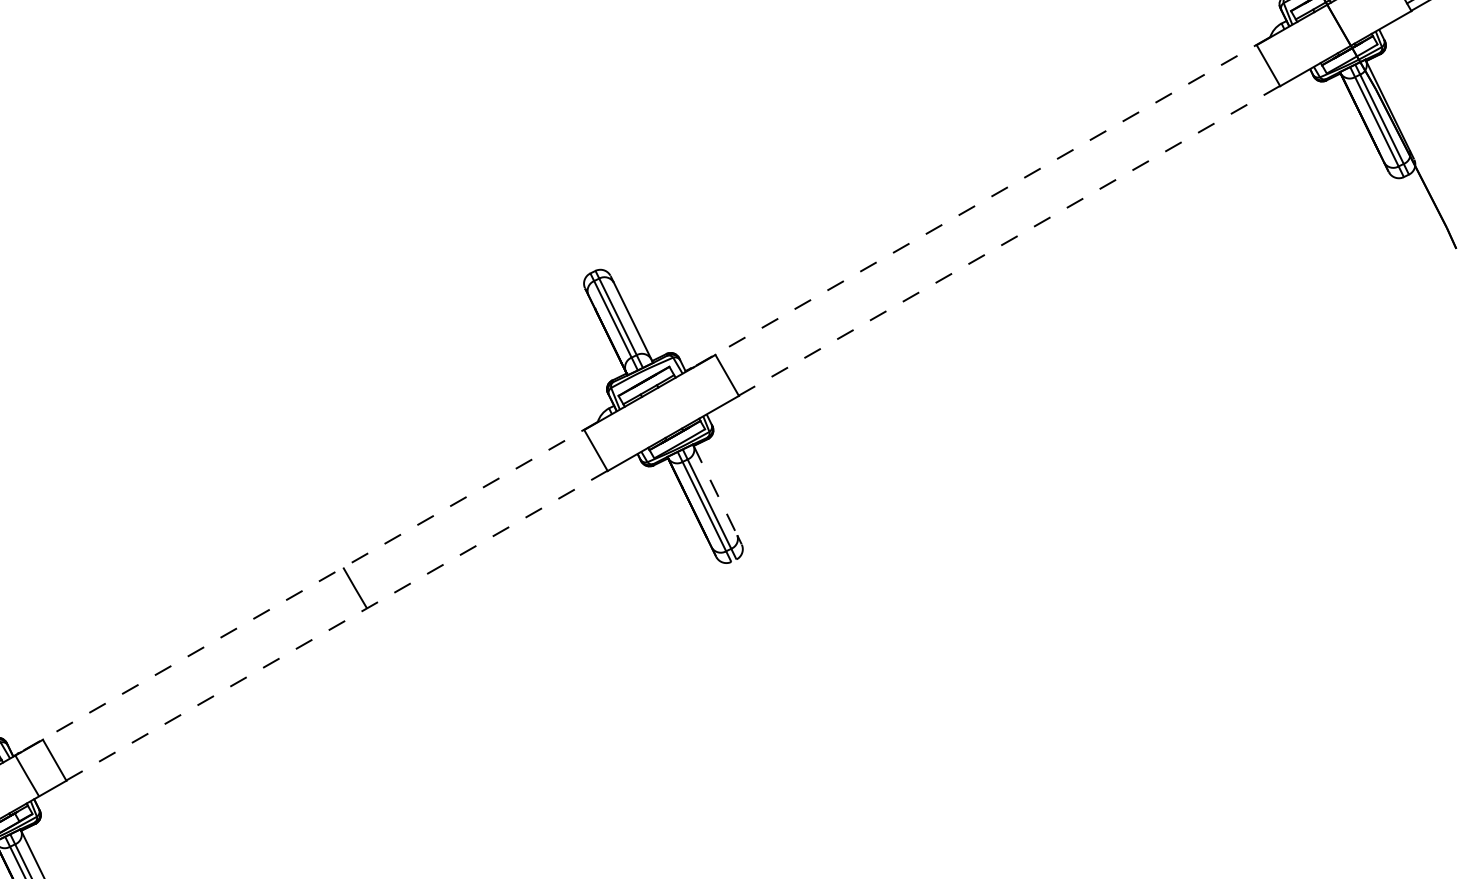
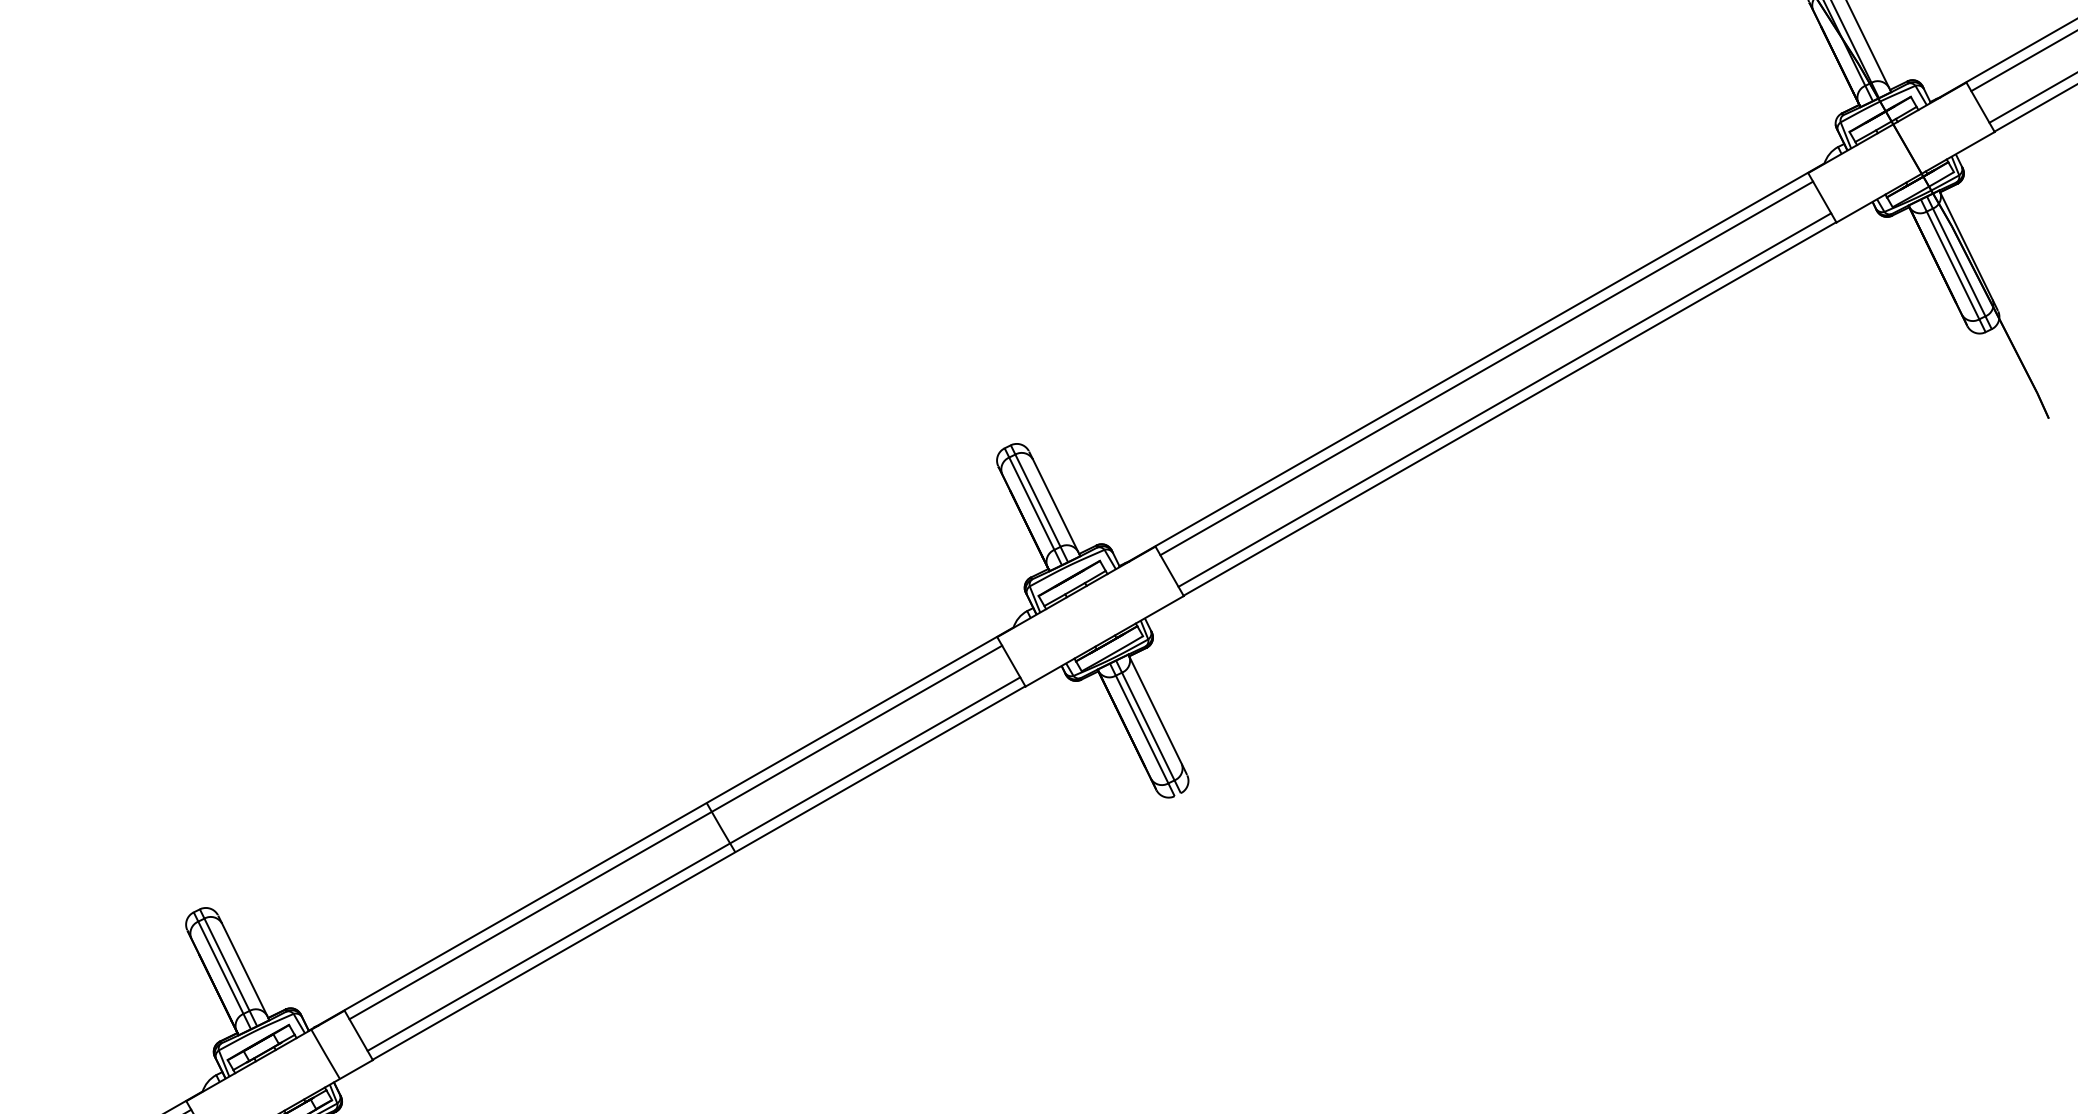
line: (980, 202) -> (1475, 362), dashed -> solid
line: (989, 207) -> (1486, 368), added
line: (1004, 232) -> (1504, 399), added
line: (1009, 240) -> (1509, 408), dashed -> solid
line: (715, 490) -> (1155, 710), dashed -> solid
line: (309, 587) -> (665, 826), dashed -> solid
line: (317, 592) -> (675, 832), added
line: (332, 617) -> (693, 863), added
line: (337, 626) -> (699, 873), dashed -> solid

